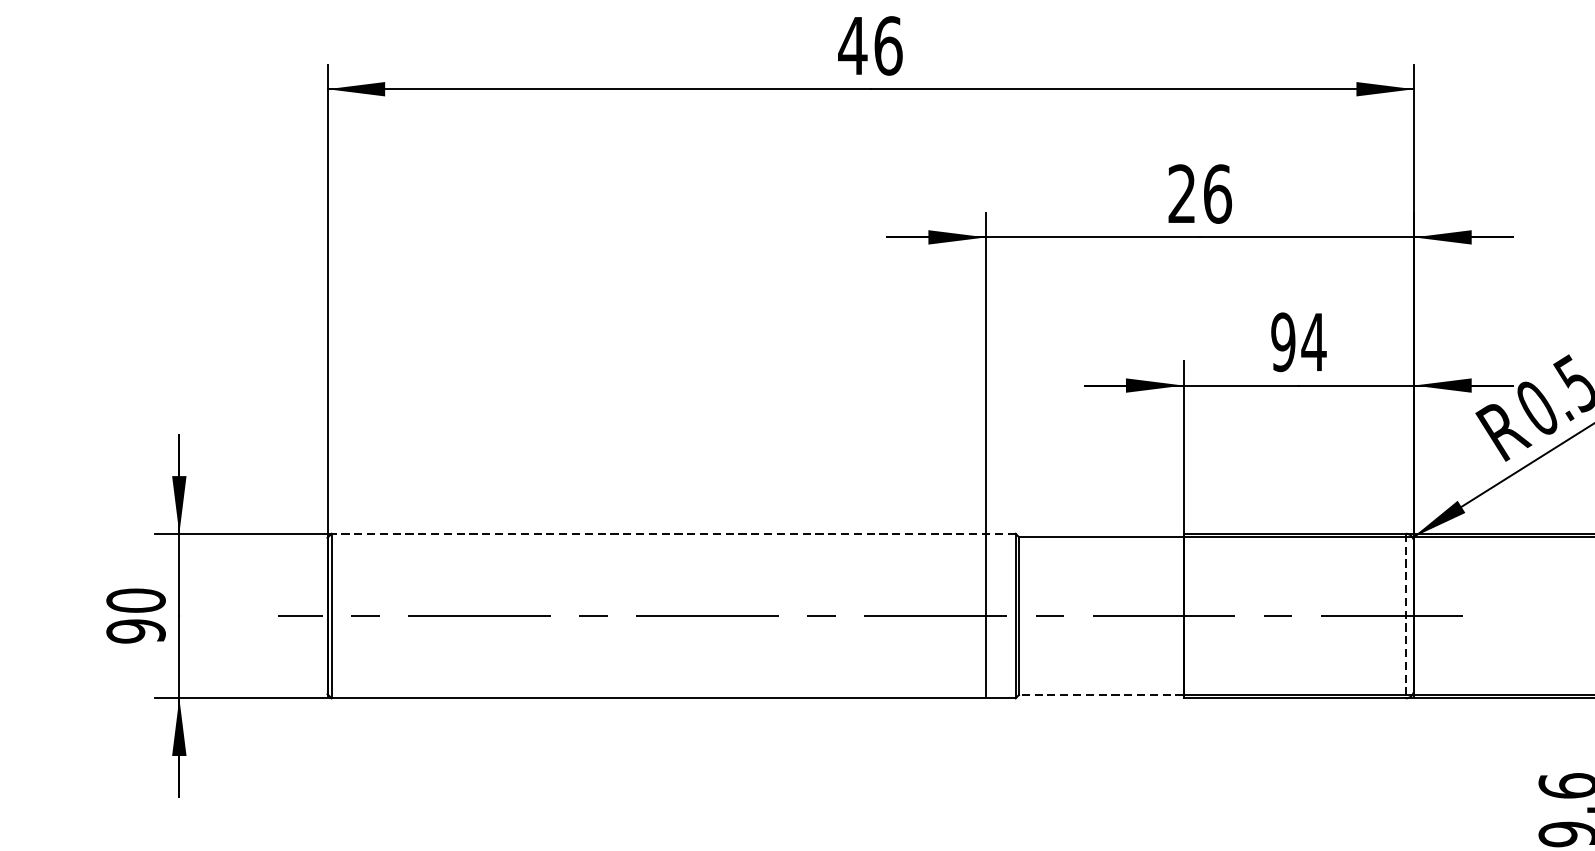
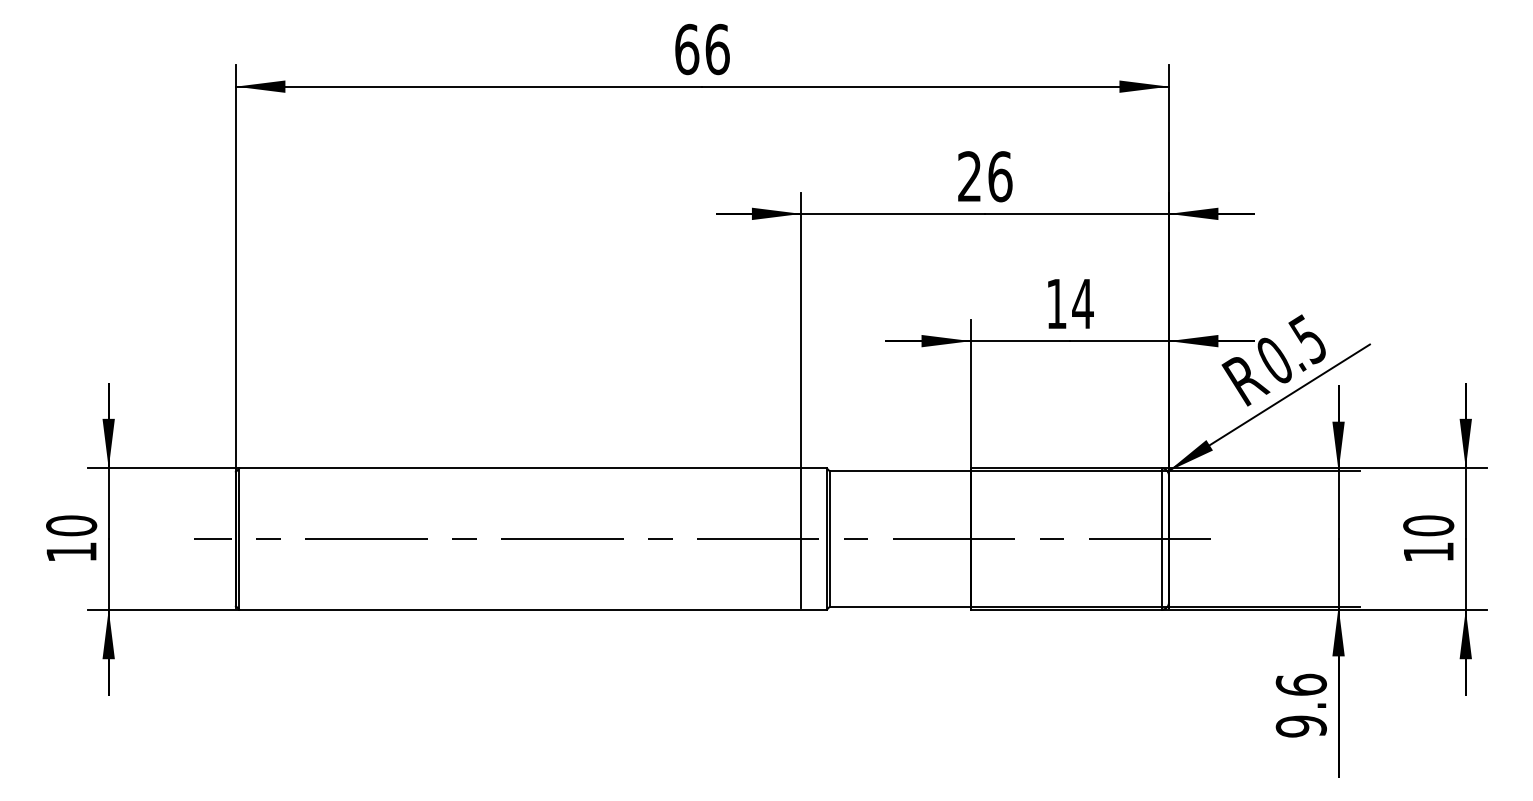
text: (852, 45) -> (686, 49), 46 -> 66
text: (1283, 341) -> (1056, 303), 94 -> 14
line: (674, 533) -> (533, 468), dashed -> solid
line: (1405, 616) -> (1161, 539), dashed -> solid
text: (135, 631) -> (71, 552), 90 -> 10
line: (1101, 694) -> (900, 606), dashed -> solid

